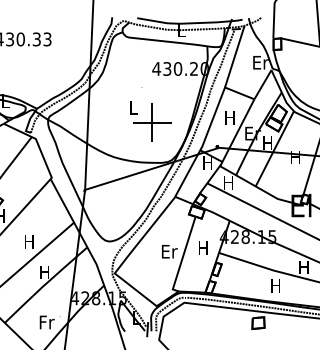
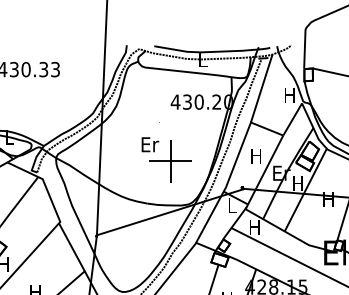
text: (260, 62) -> (289, 95), Er -> H
text: (133, 107) -> (150, 144), L -> Er
text: (207, 162) -> (231, 205), H -> L

